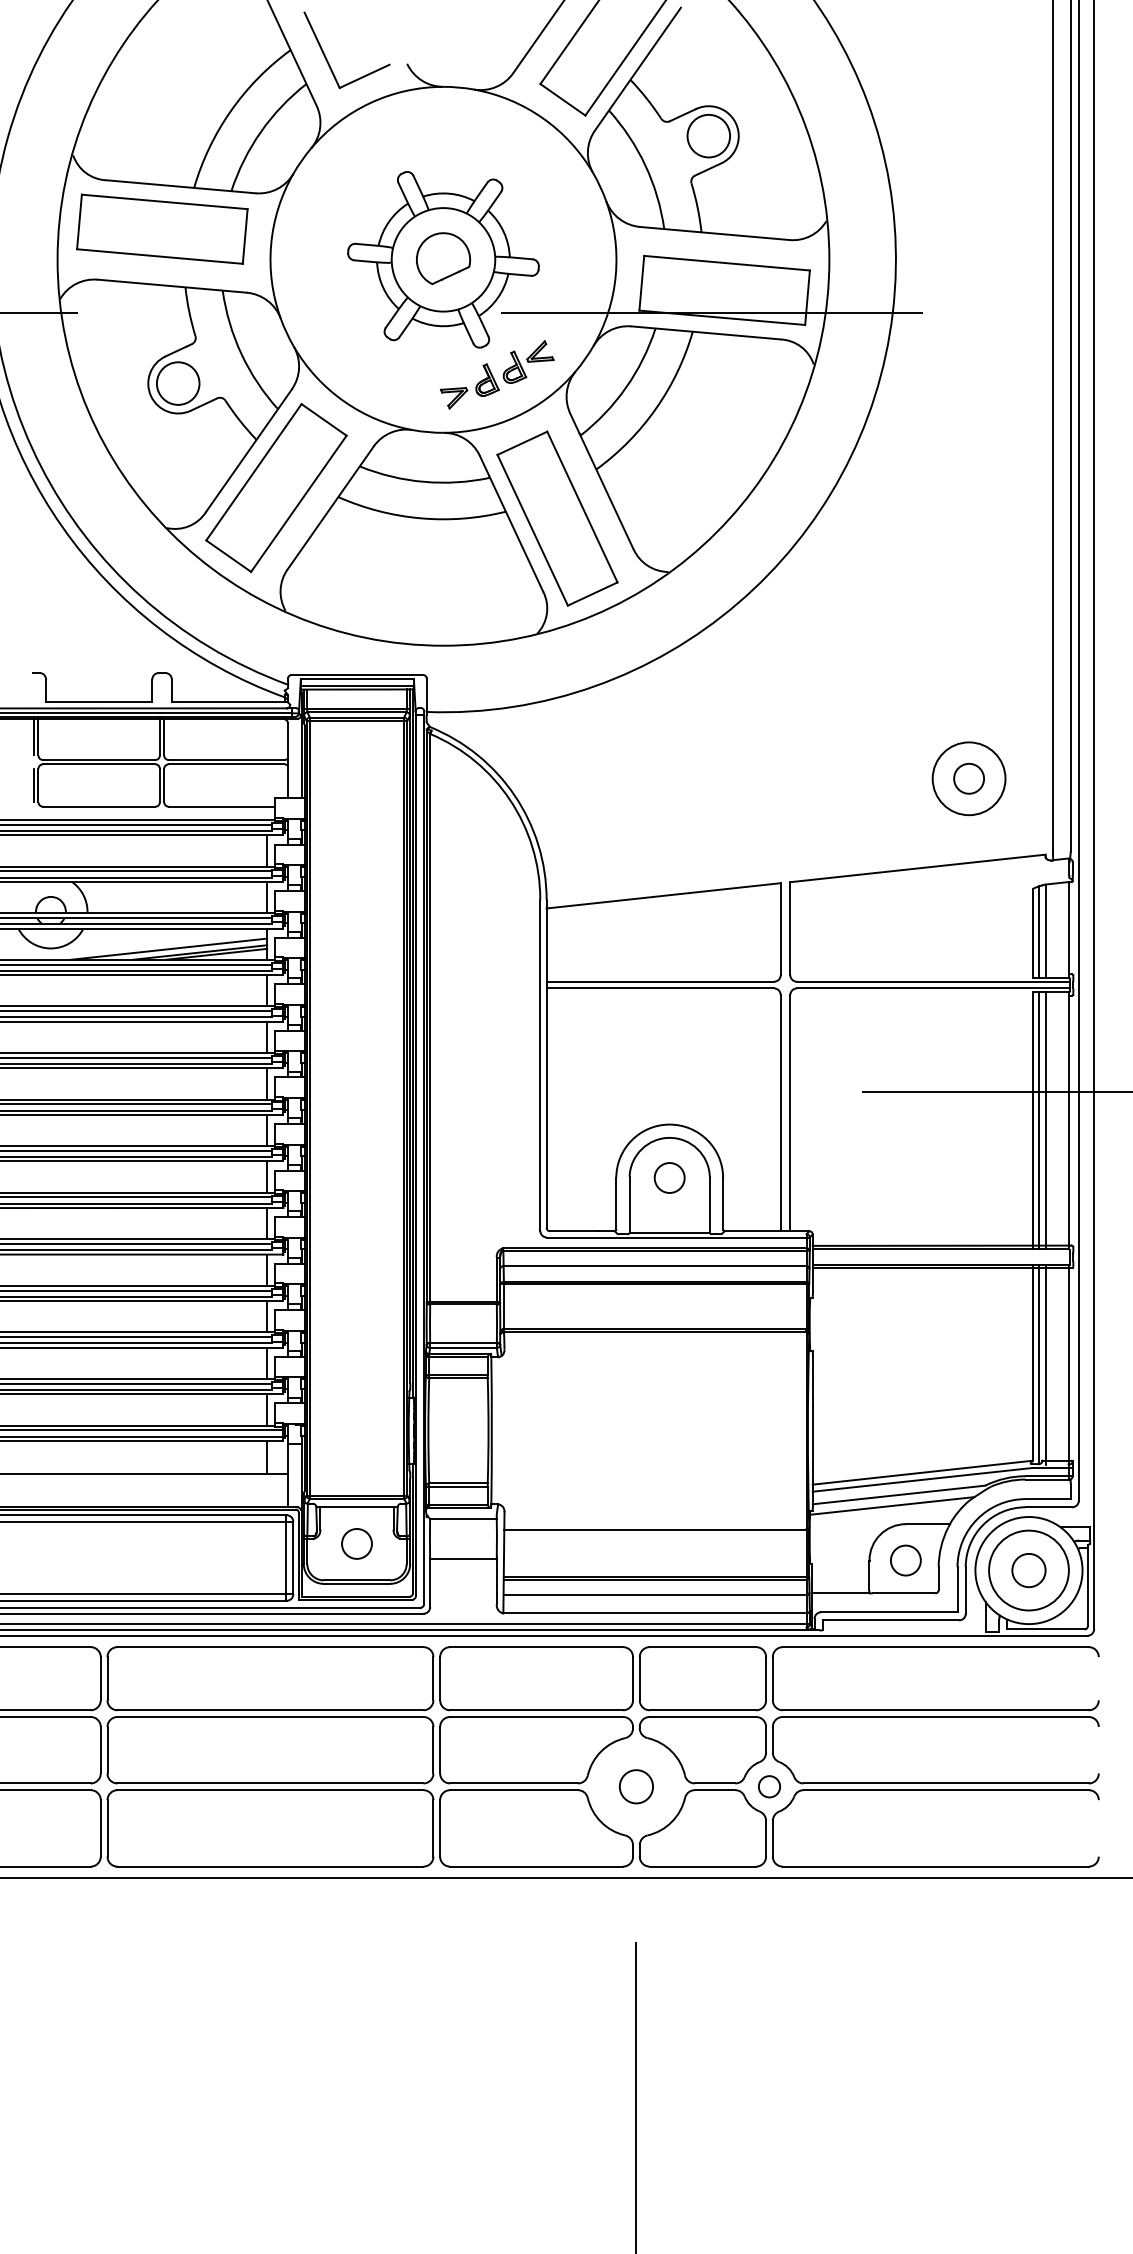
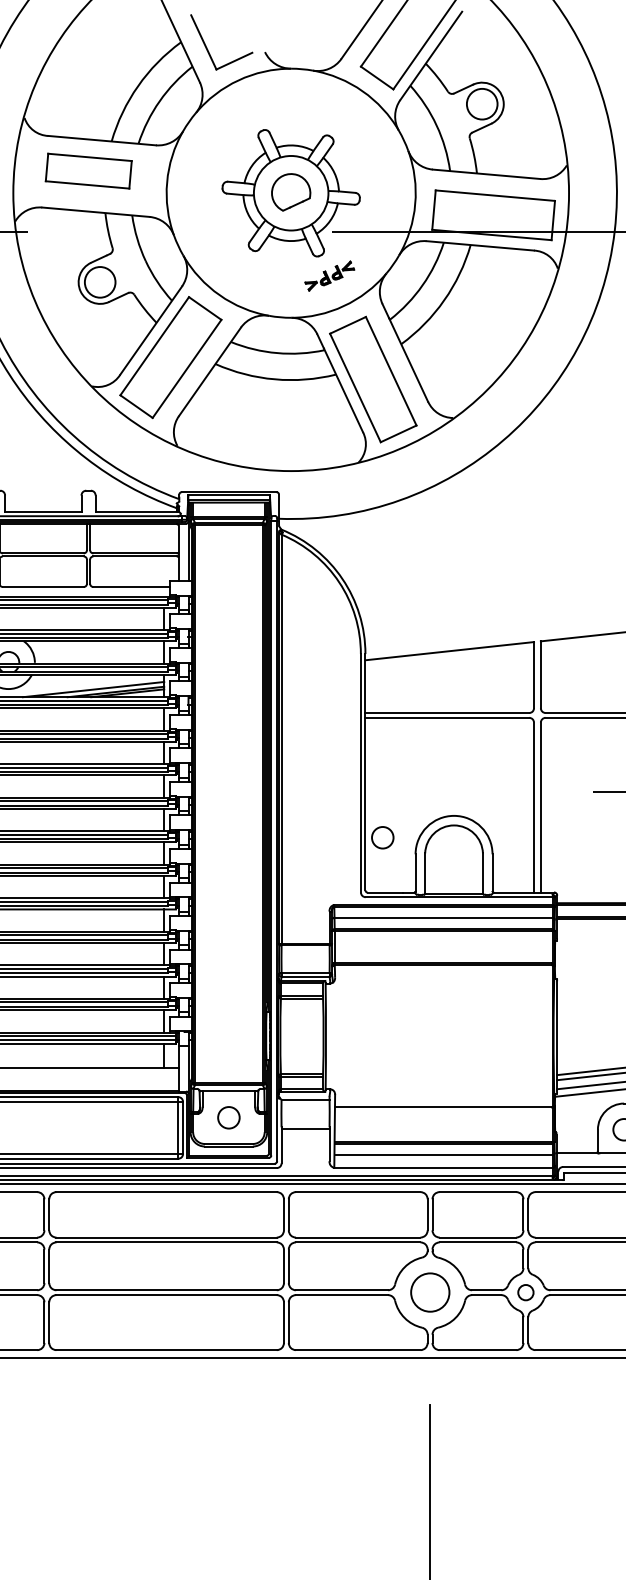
part: (162, 228) -> (88, 170), size x0.7
part: (496, 374) -> (329, 275), size x0.6
circle: (669, 1177) -> (382, 837), moved
circle: (635, 1786) -> (429, 1292), size x1.6

